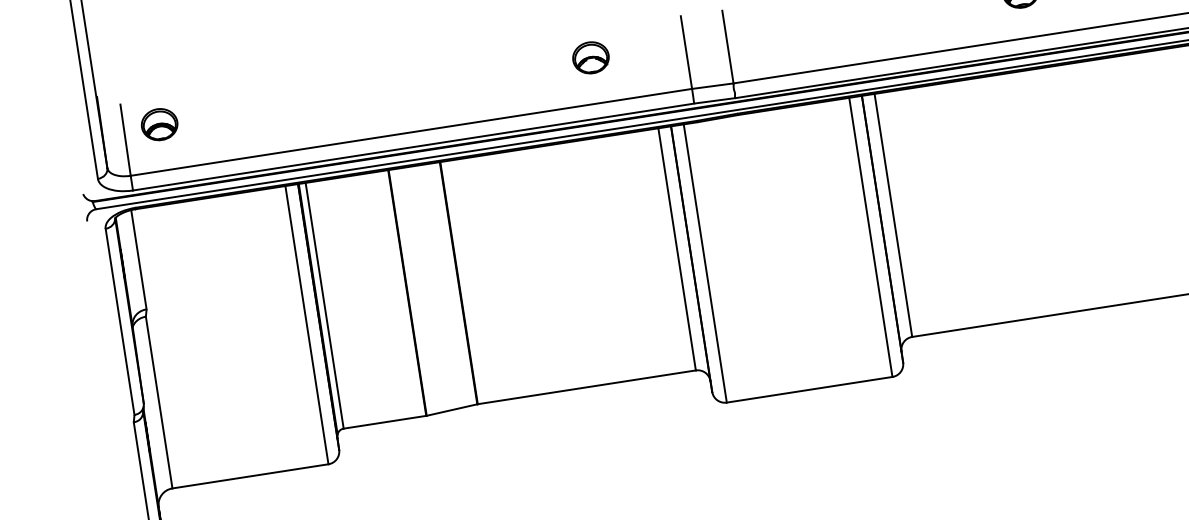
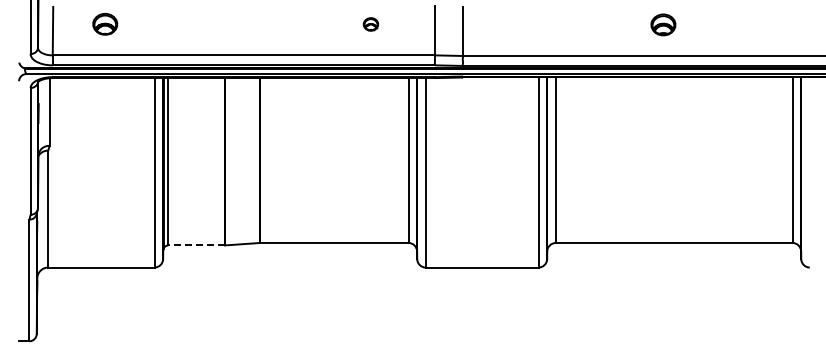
part: (590, 58) -> (370, 24), size x0.6
part: (160, 124) -> (105, 24), moved
line: (383, 422) -> (195, 245), solid -> dashed

